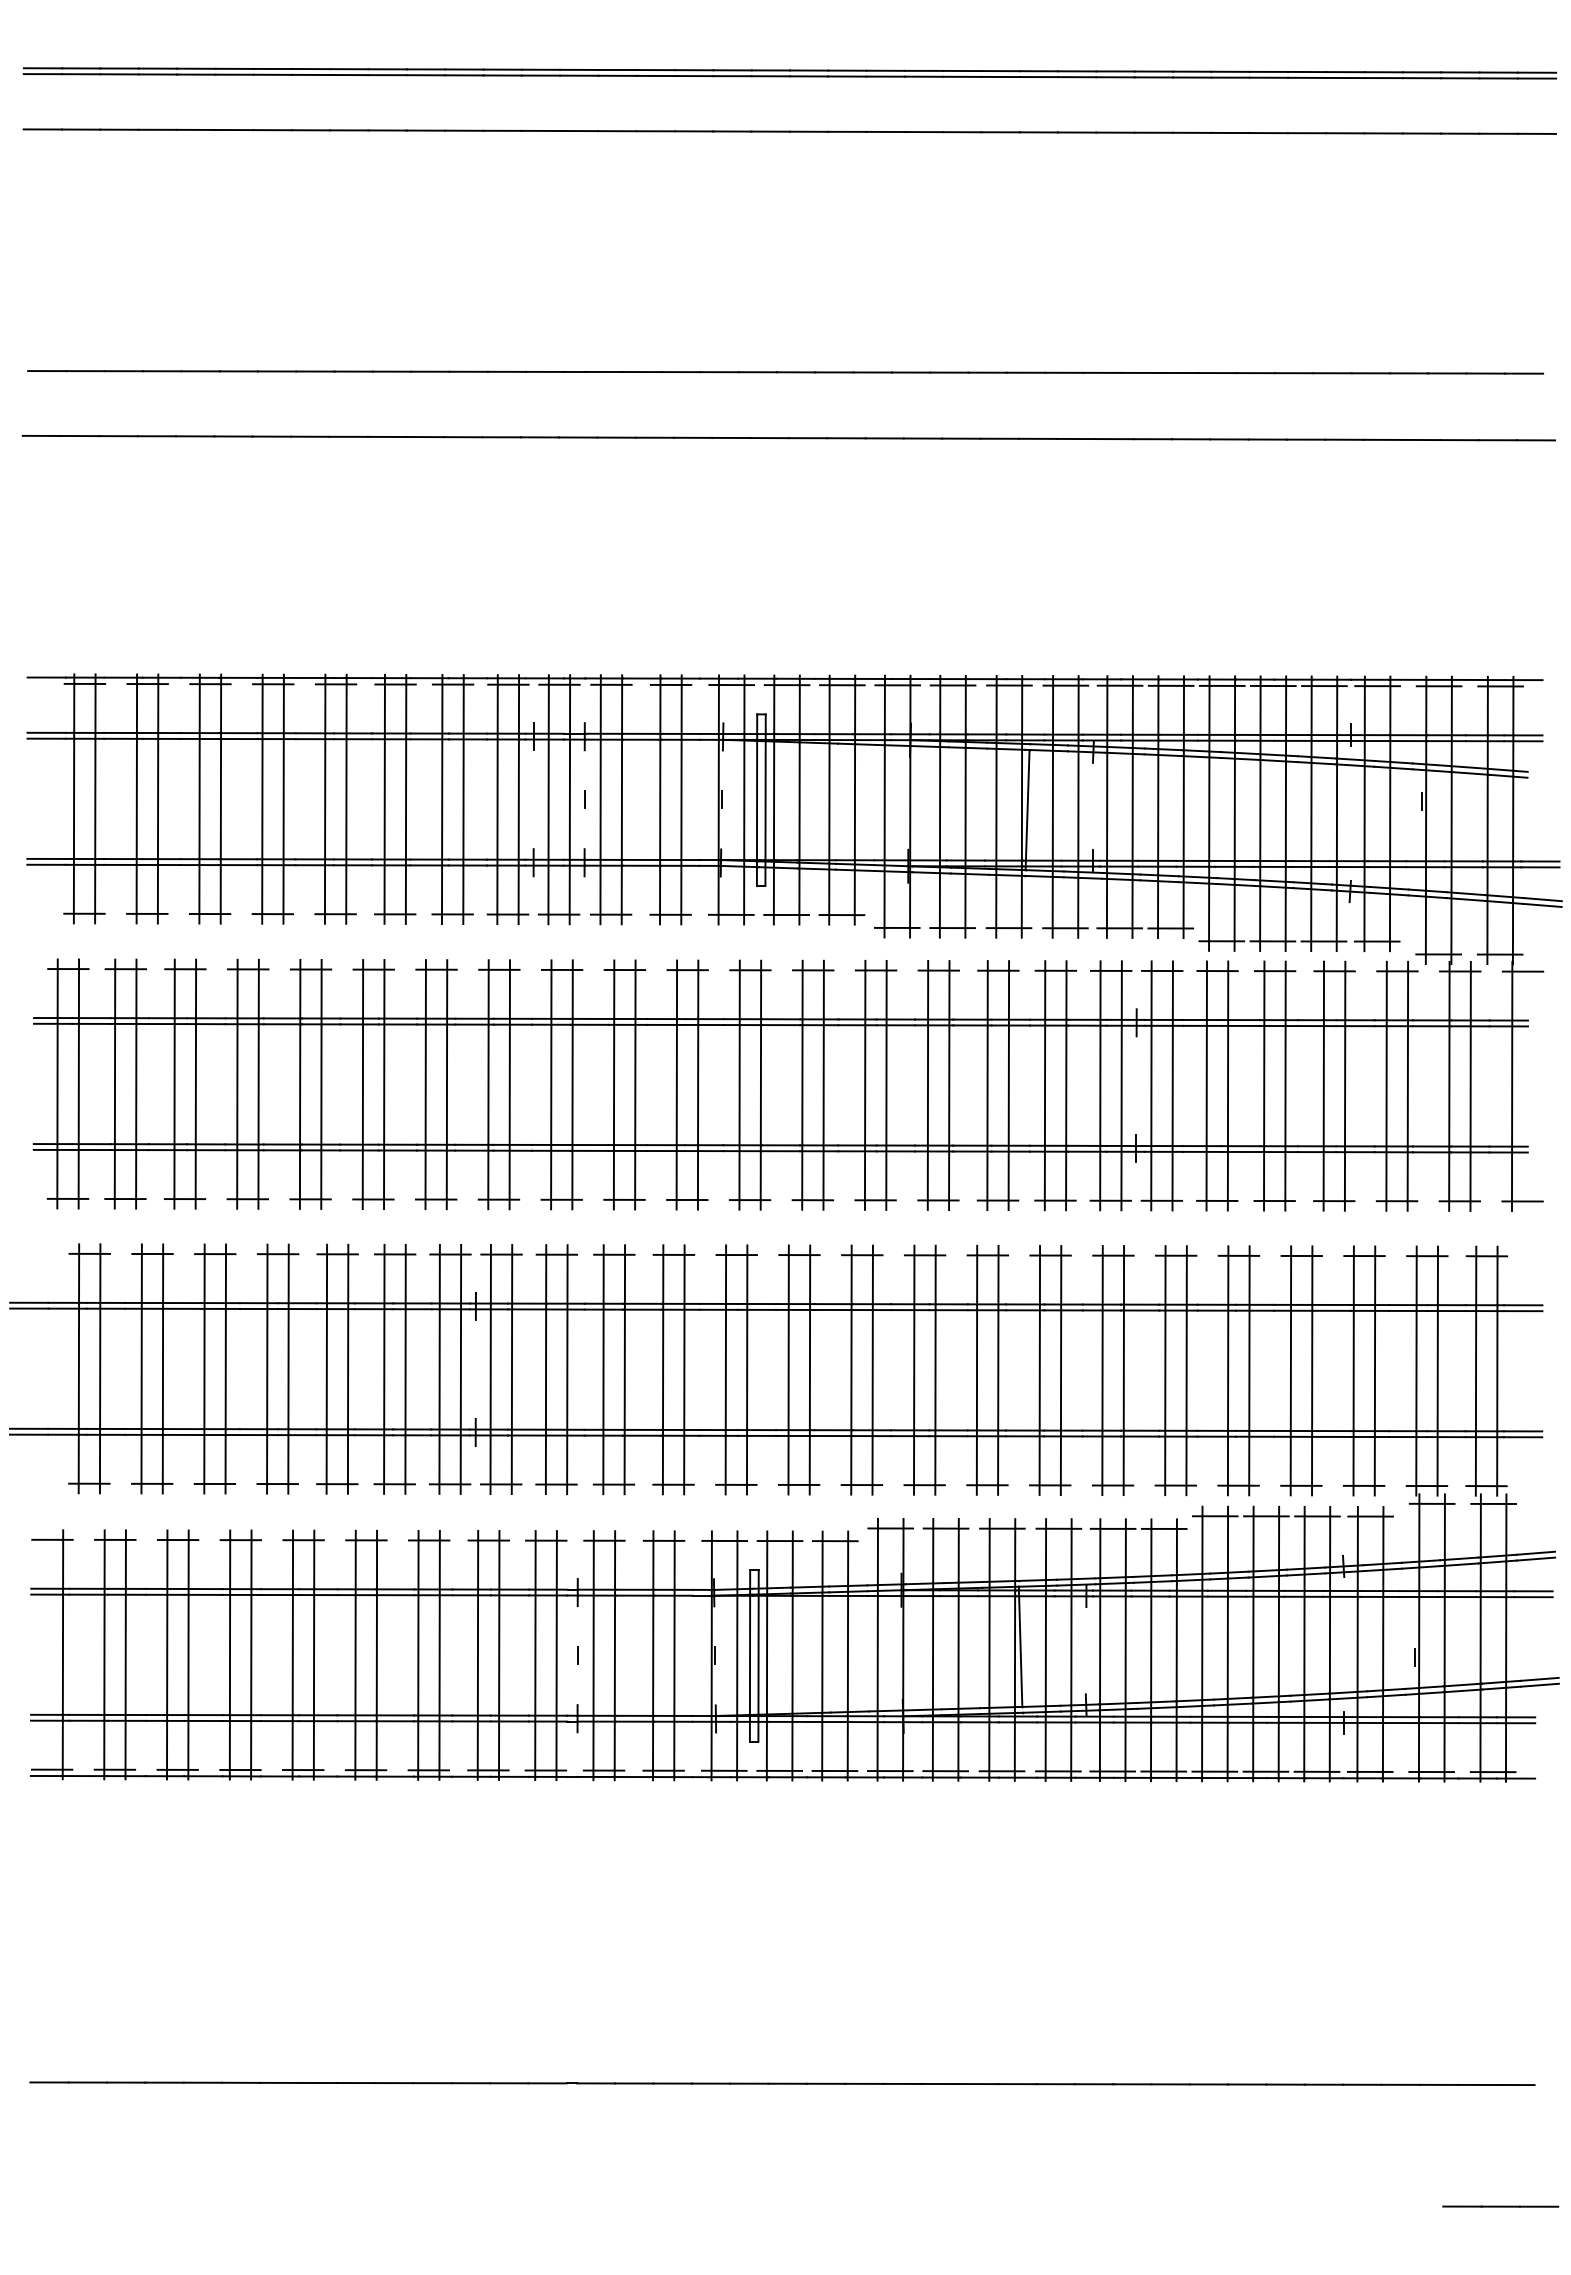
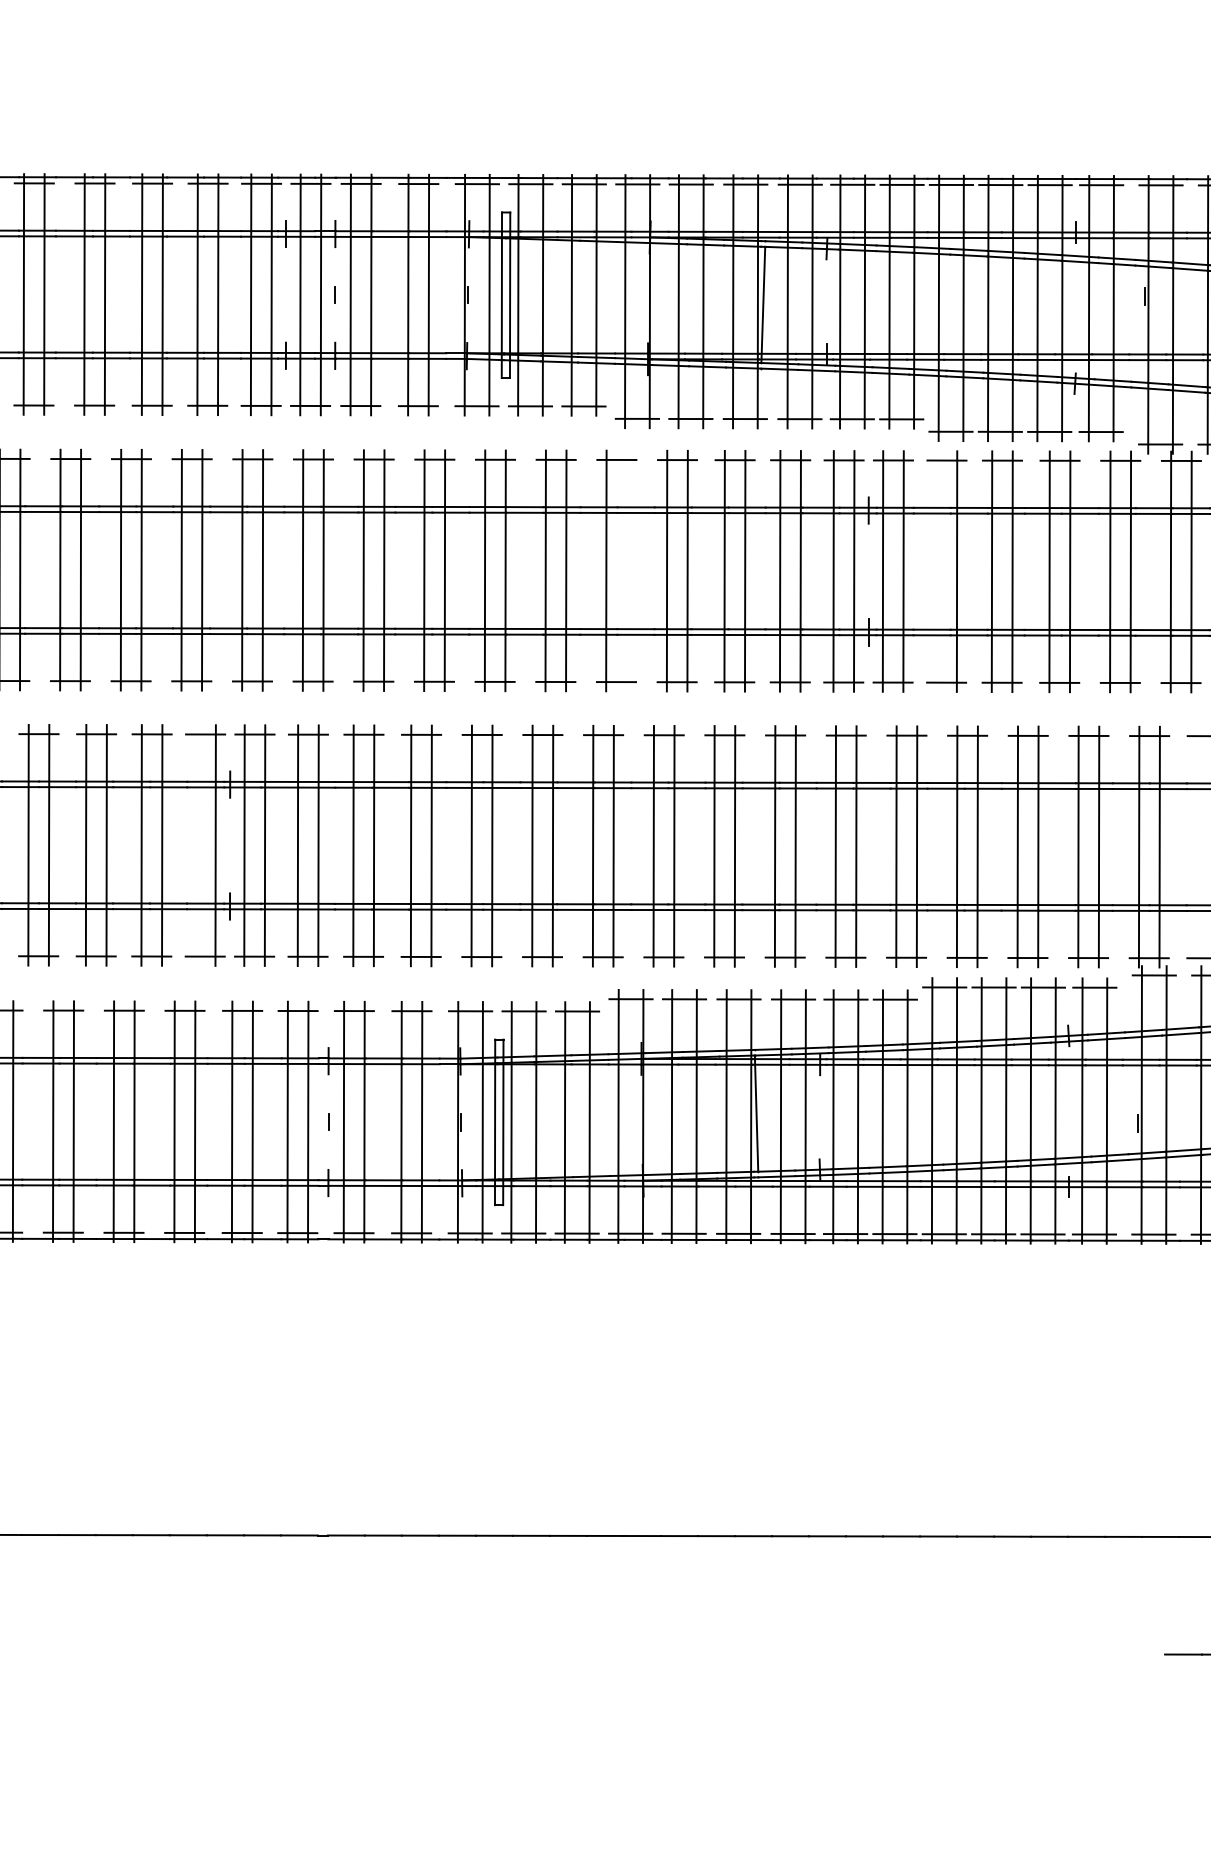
line: (886, 1084) -> (626, 570), removed
line: (1206, 1085) -> (936, 571), removed
line: (439, 1368) -> (194, 844), removed
line: (1475, 1370) -> (1196, 846), removed

